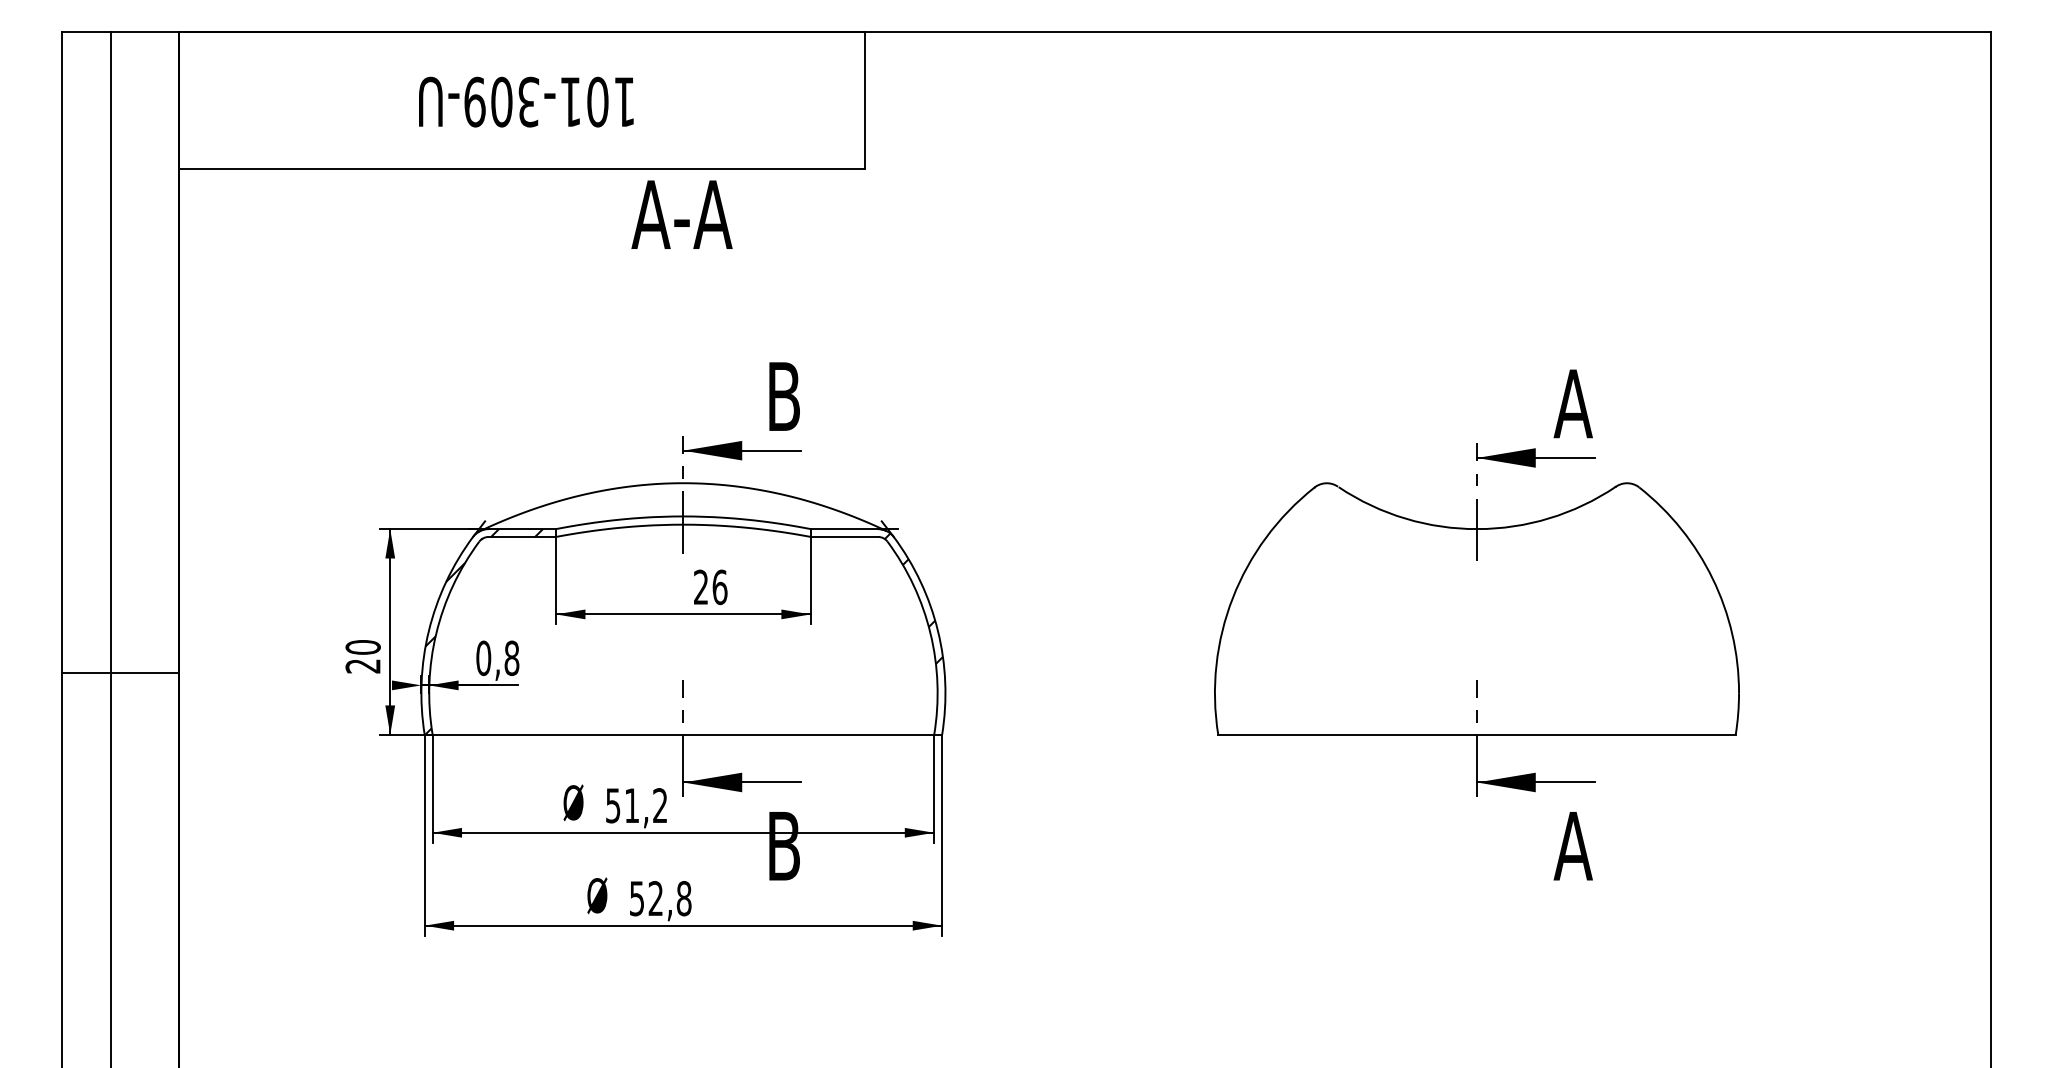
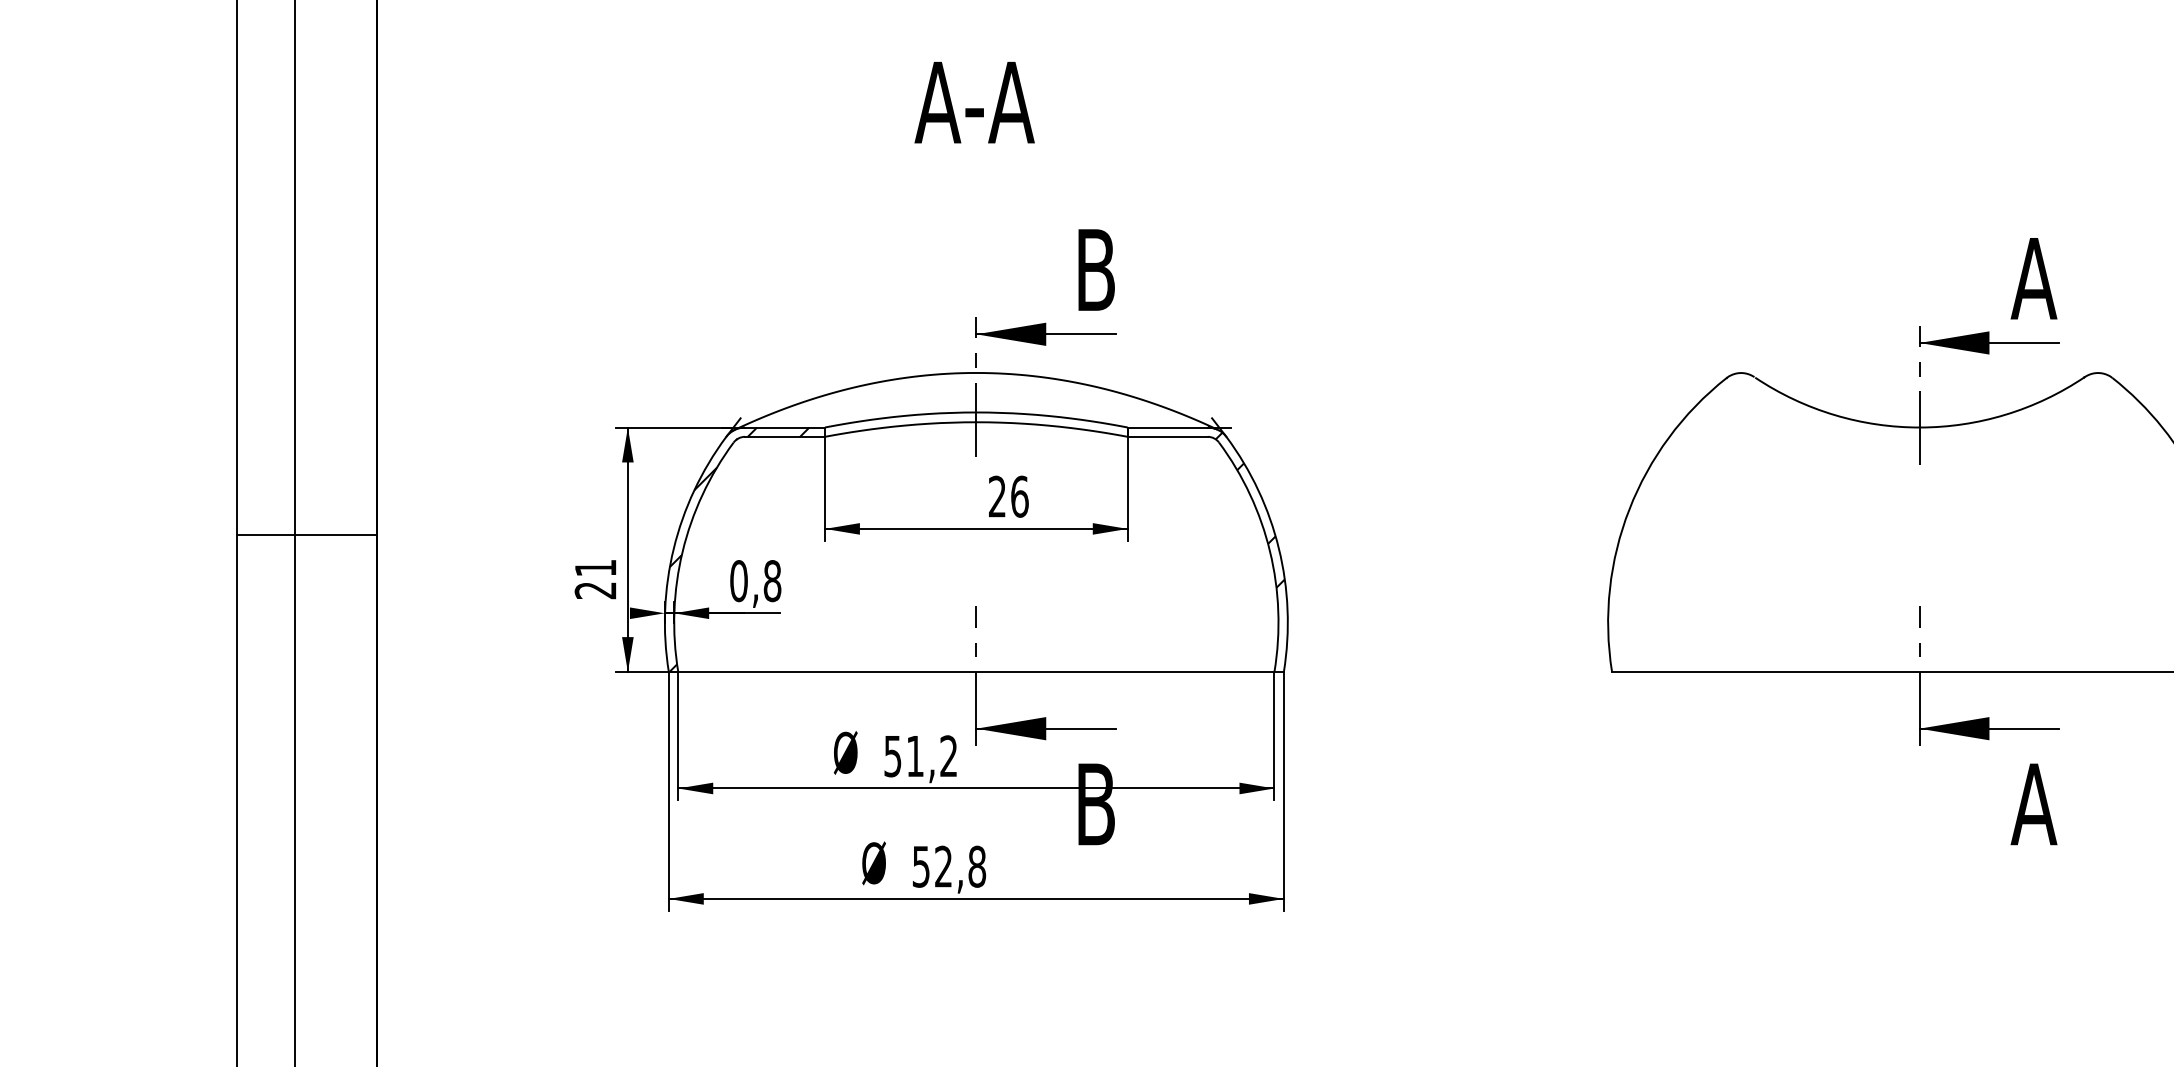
text: (681, 214) -> (974, 102), moved
text: (362, 647) -> (594, 568), 20 -> 21
line: (120, 672) -> (307, 534), moved

